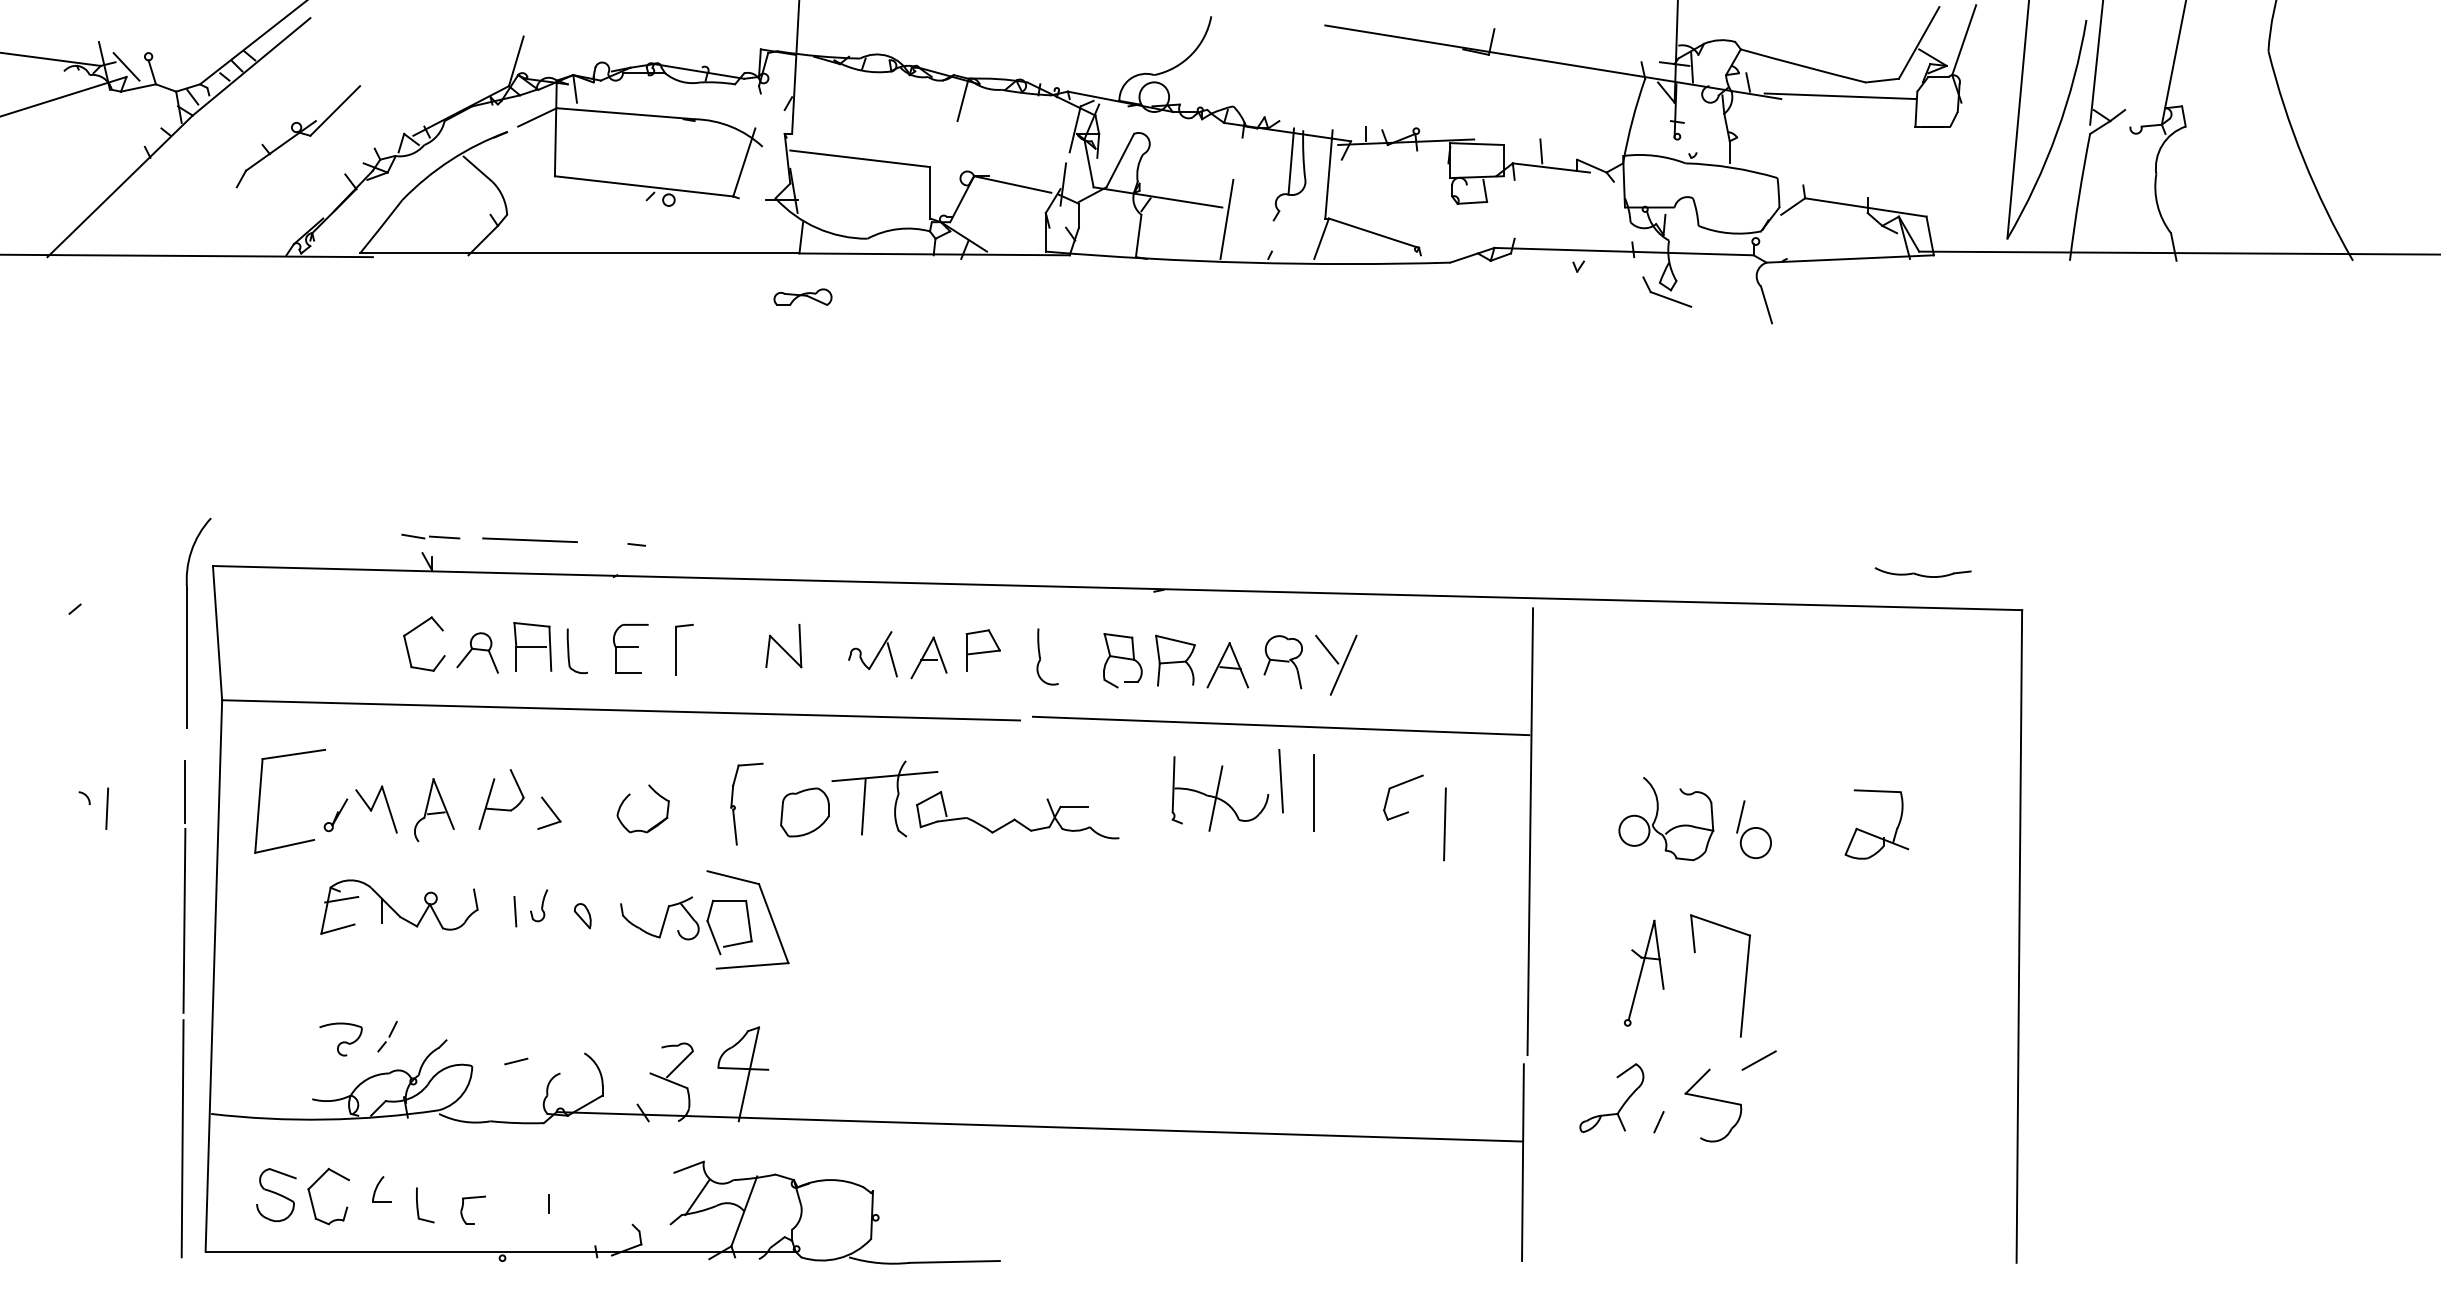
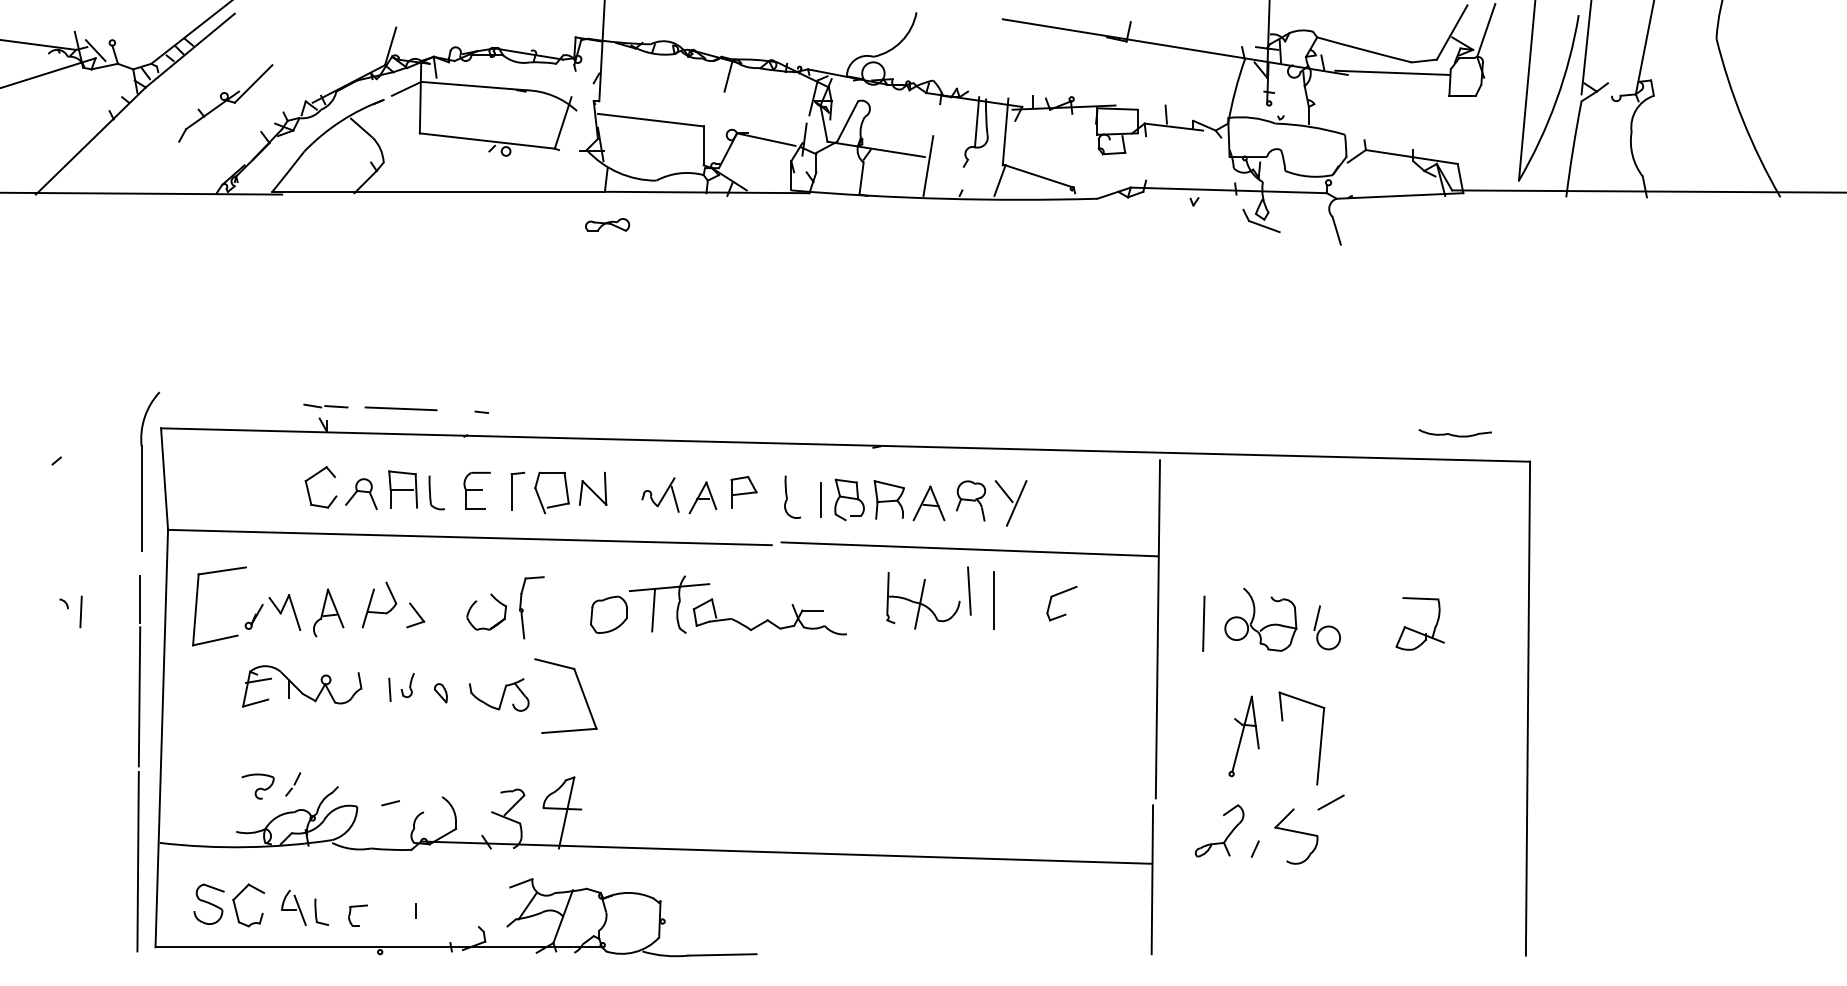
line: (1084, 660) -> (820, 499), added
part: (735, 806) -> (523, 609), moved
line: (1444, 824) -> (1203, 623), moved
part: (734, 943) -> (555, 505), moved
line: (396, 1202) -> (299, 909), added

